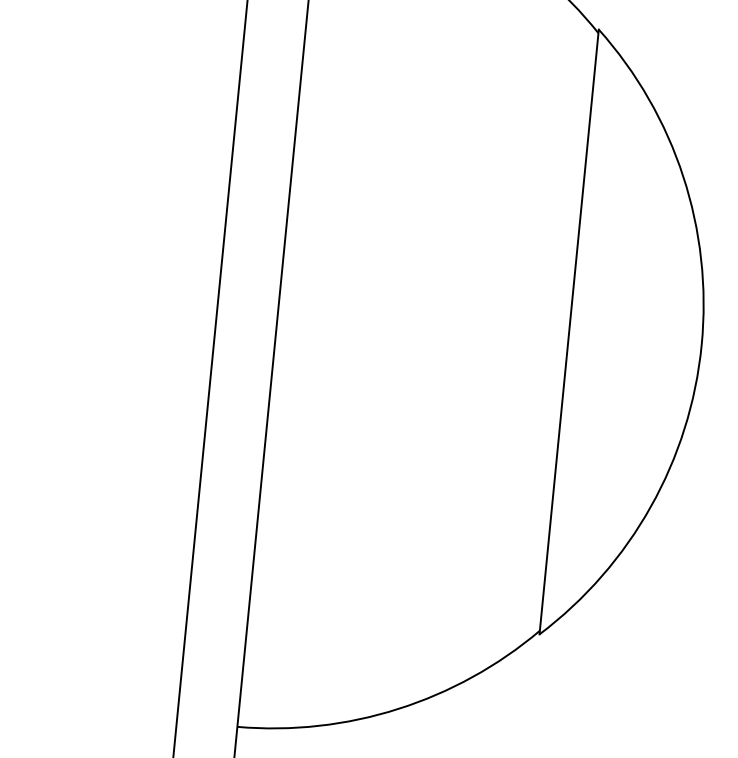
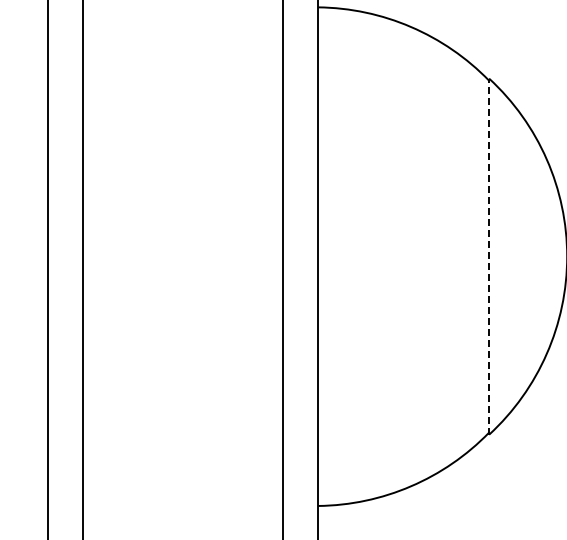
line: (569, 331) -> (489, 256), solid -> dashed

